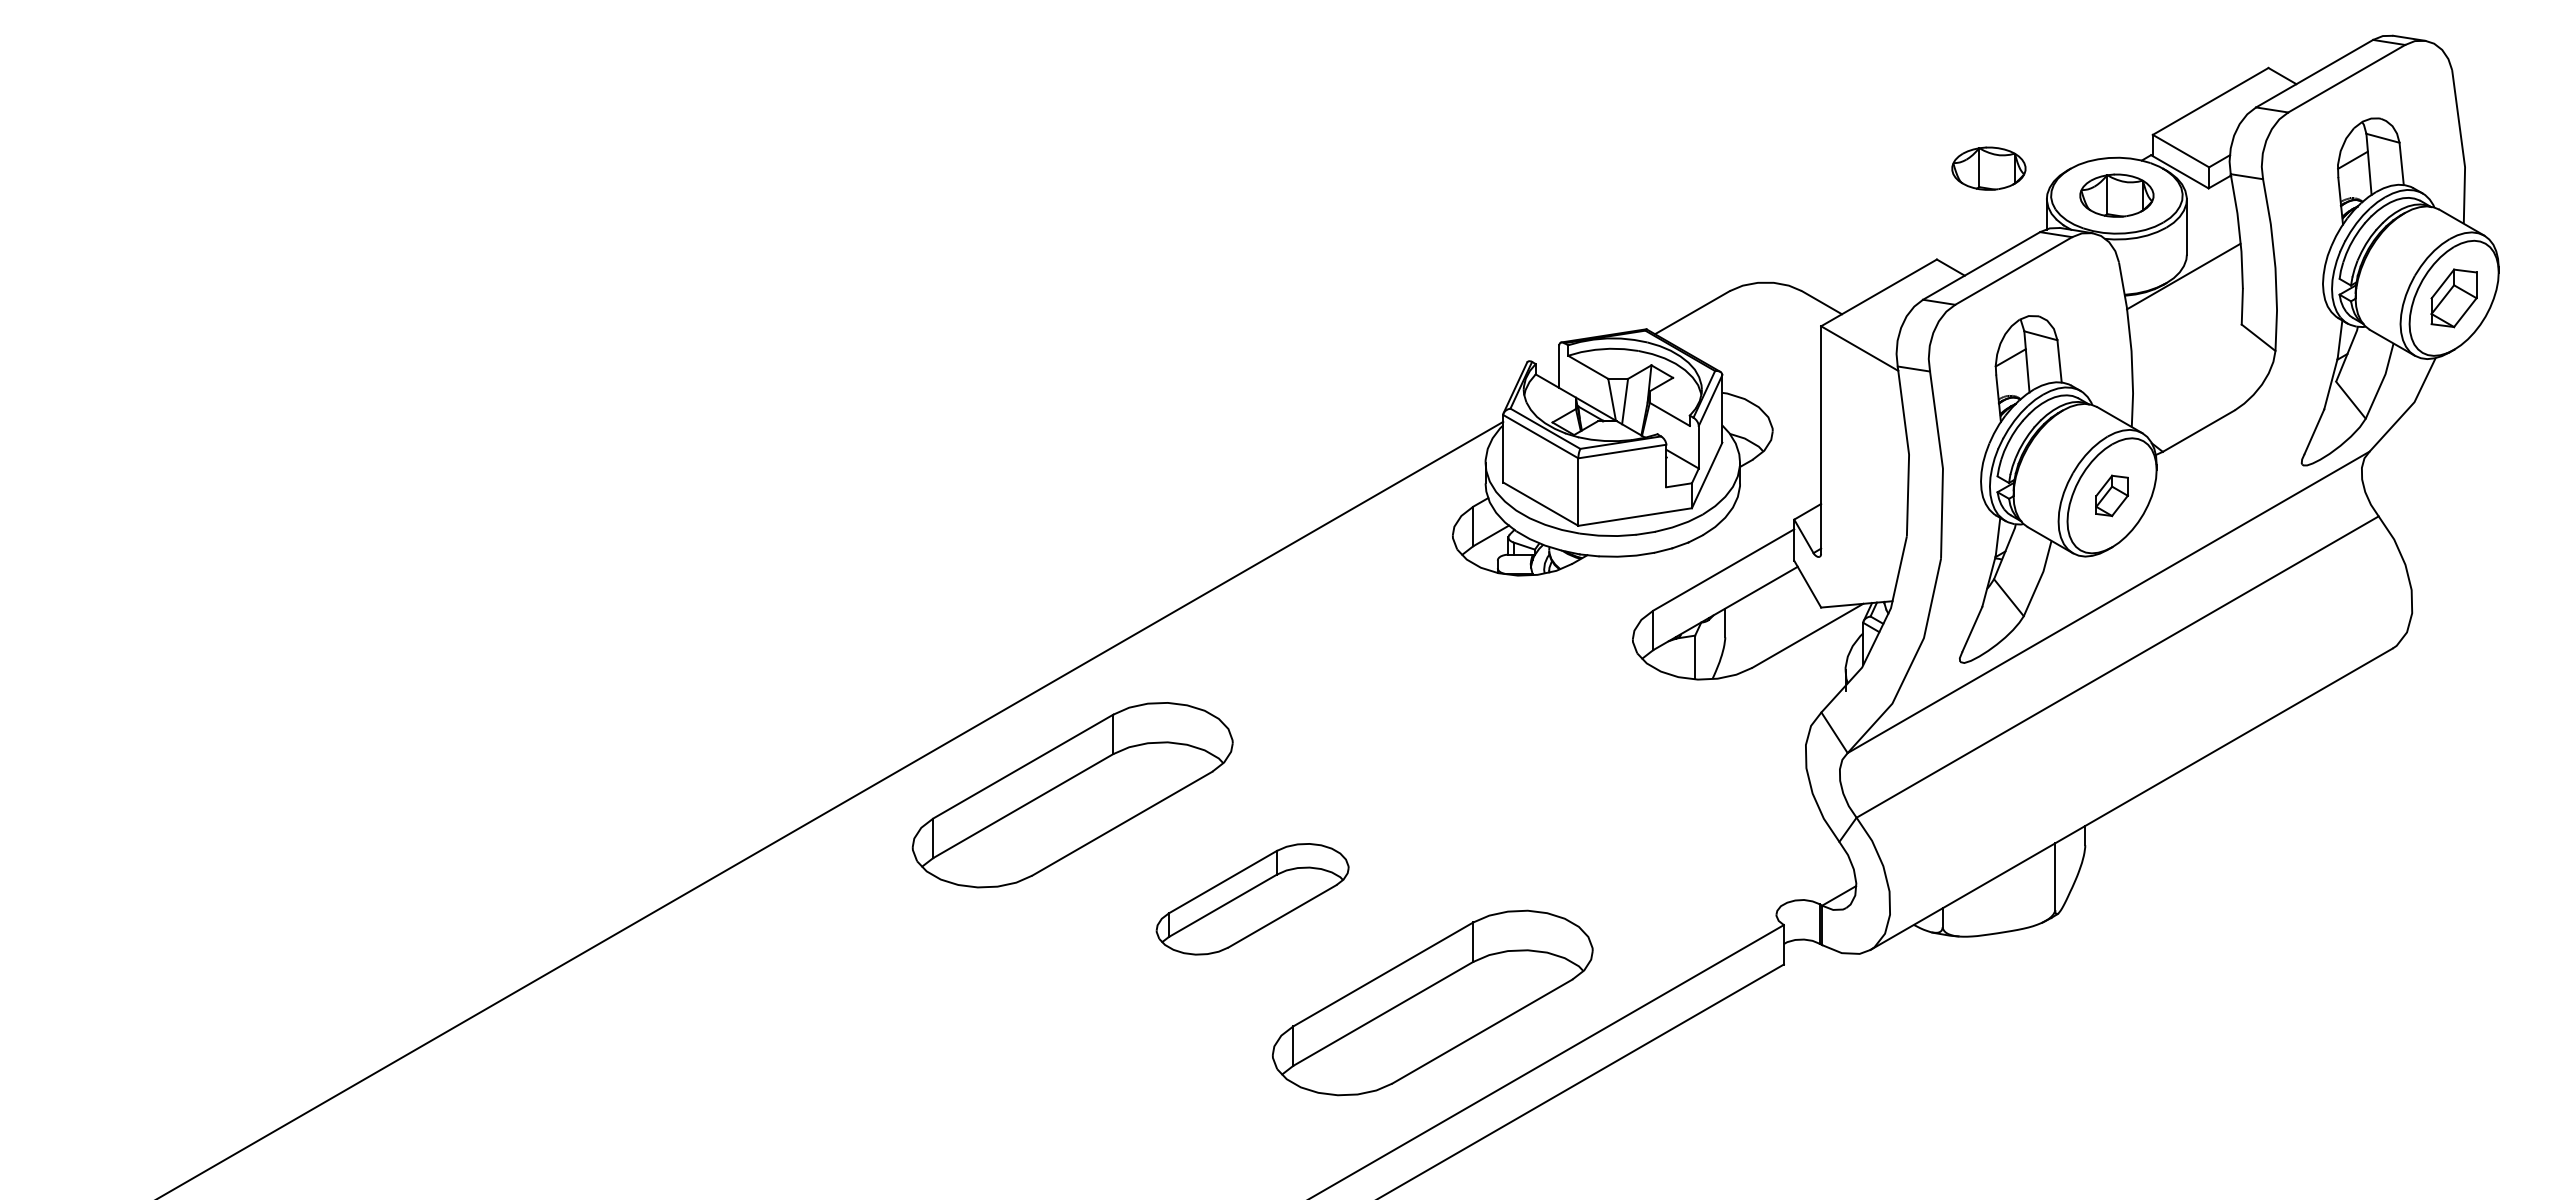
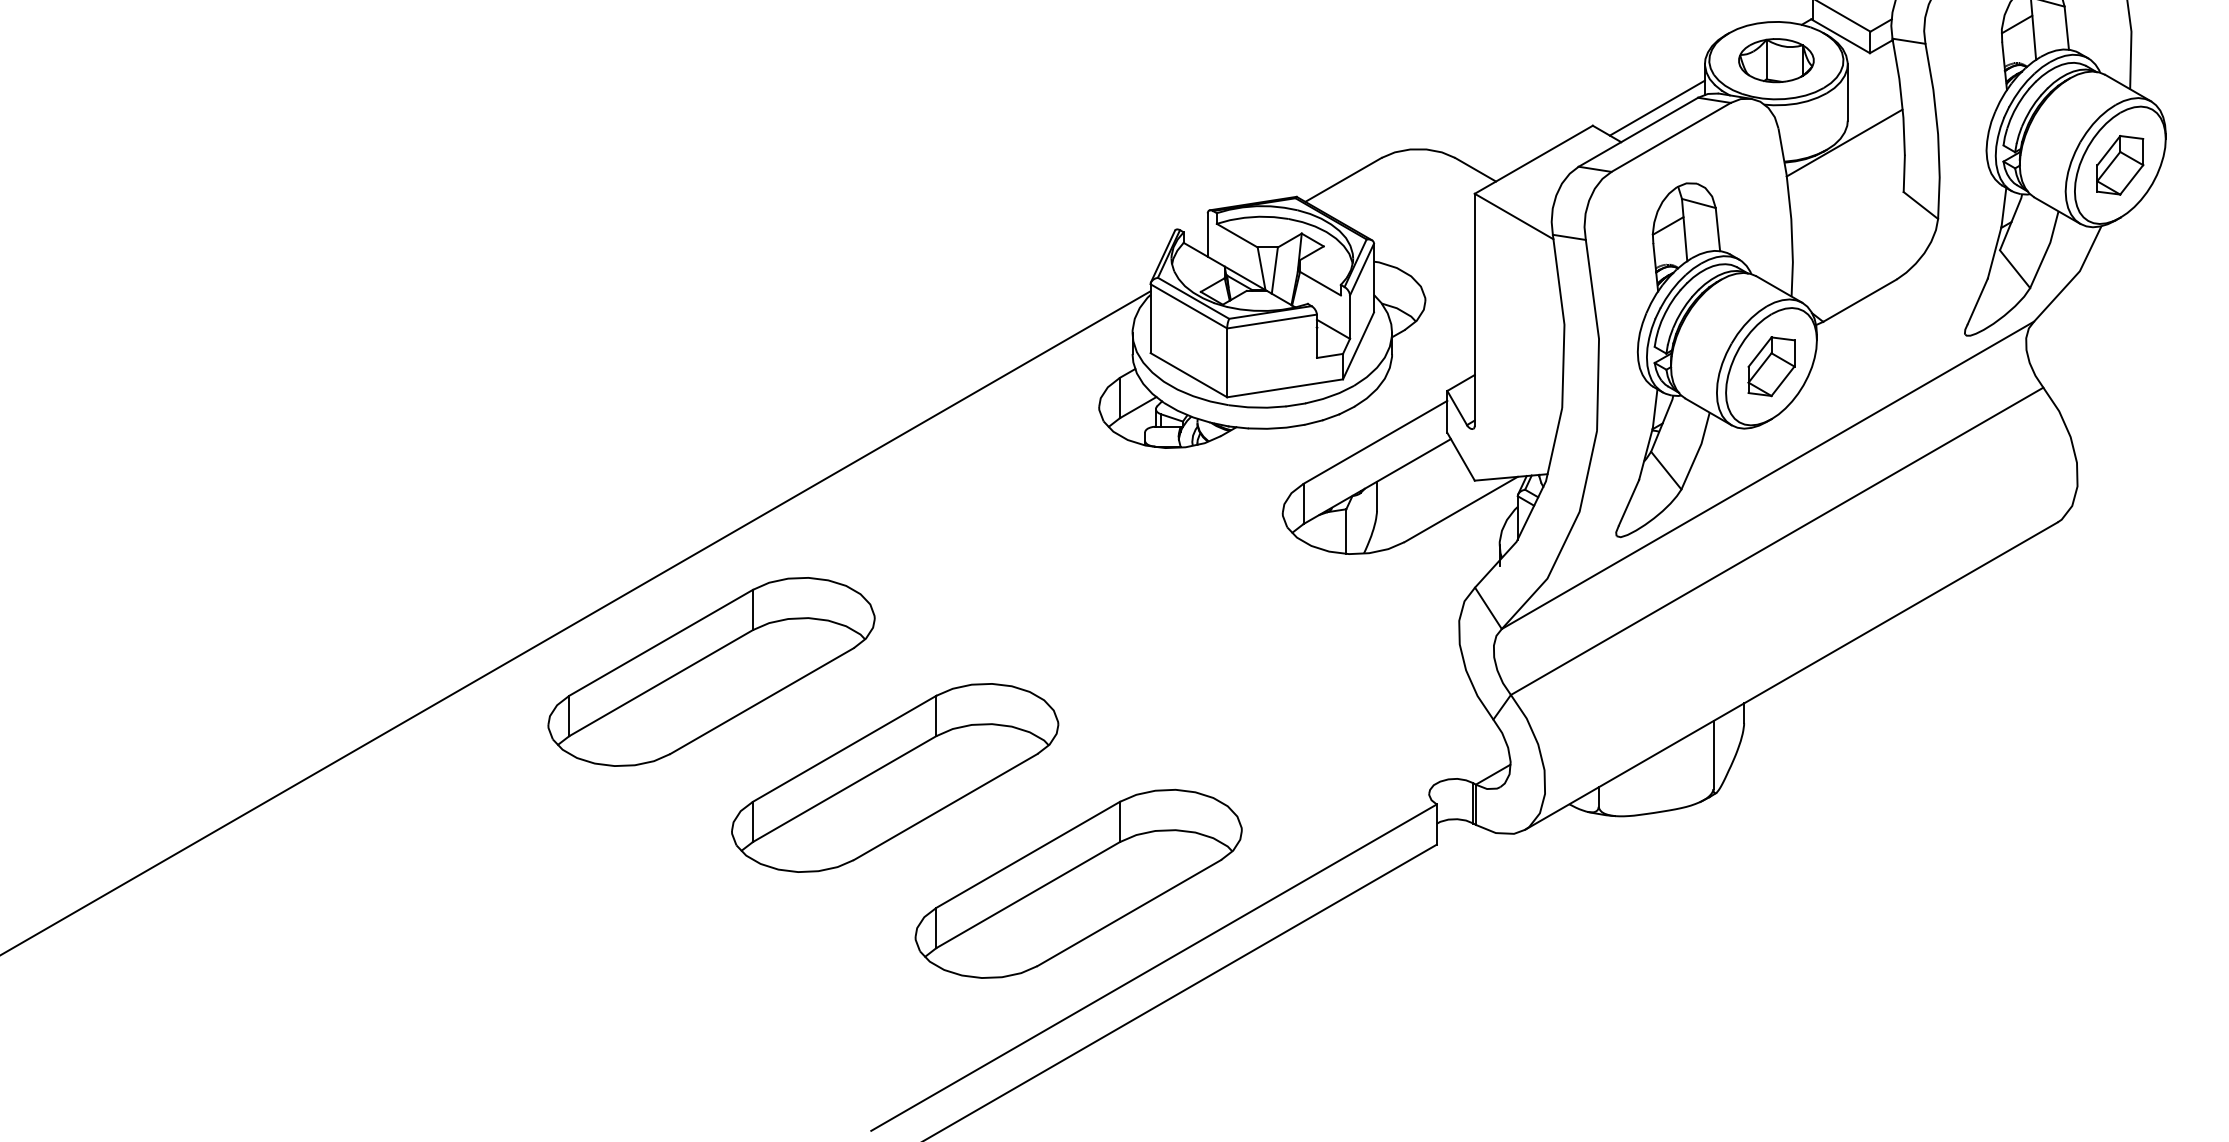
part: (1988, 168) -> (1645, 32), removed
line: (1999, 242) -> (1656, 108), added
part: (2111, 495) -> (1770, 366), size x1.43
part: (1252, 899) -> (894, 778), size x1.67

